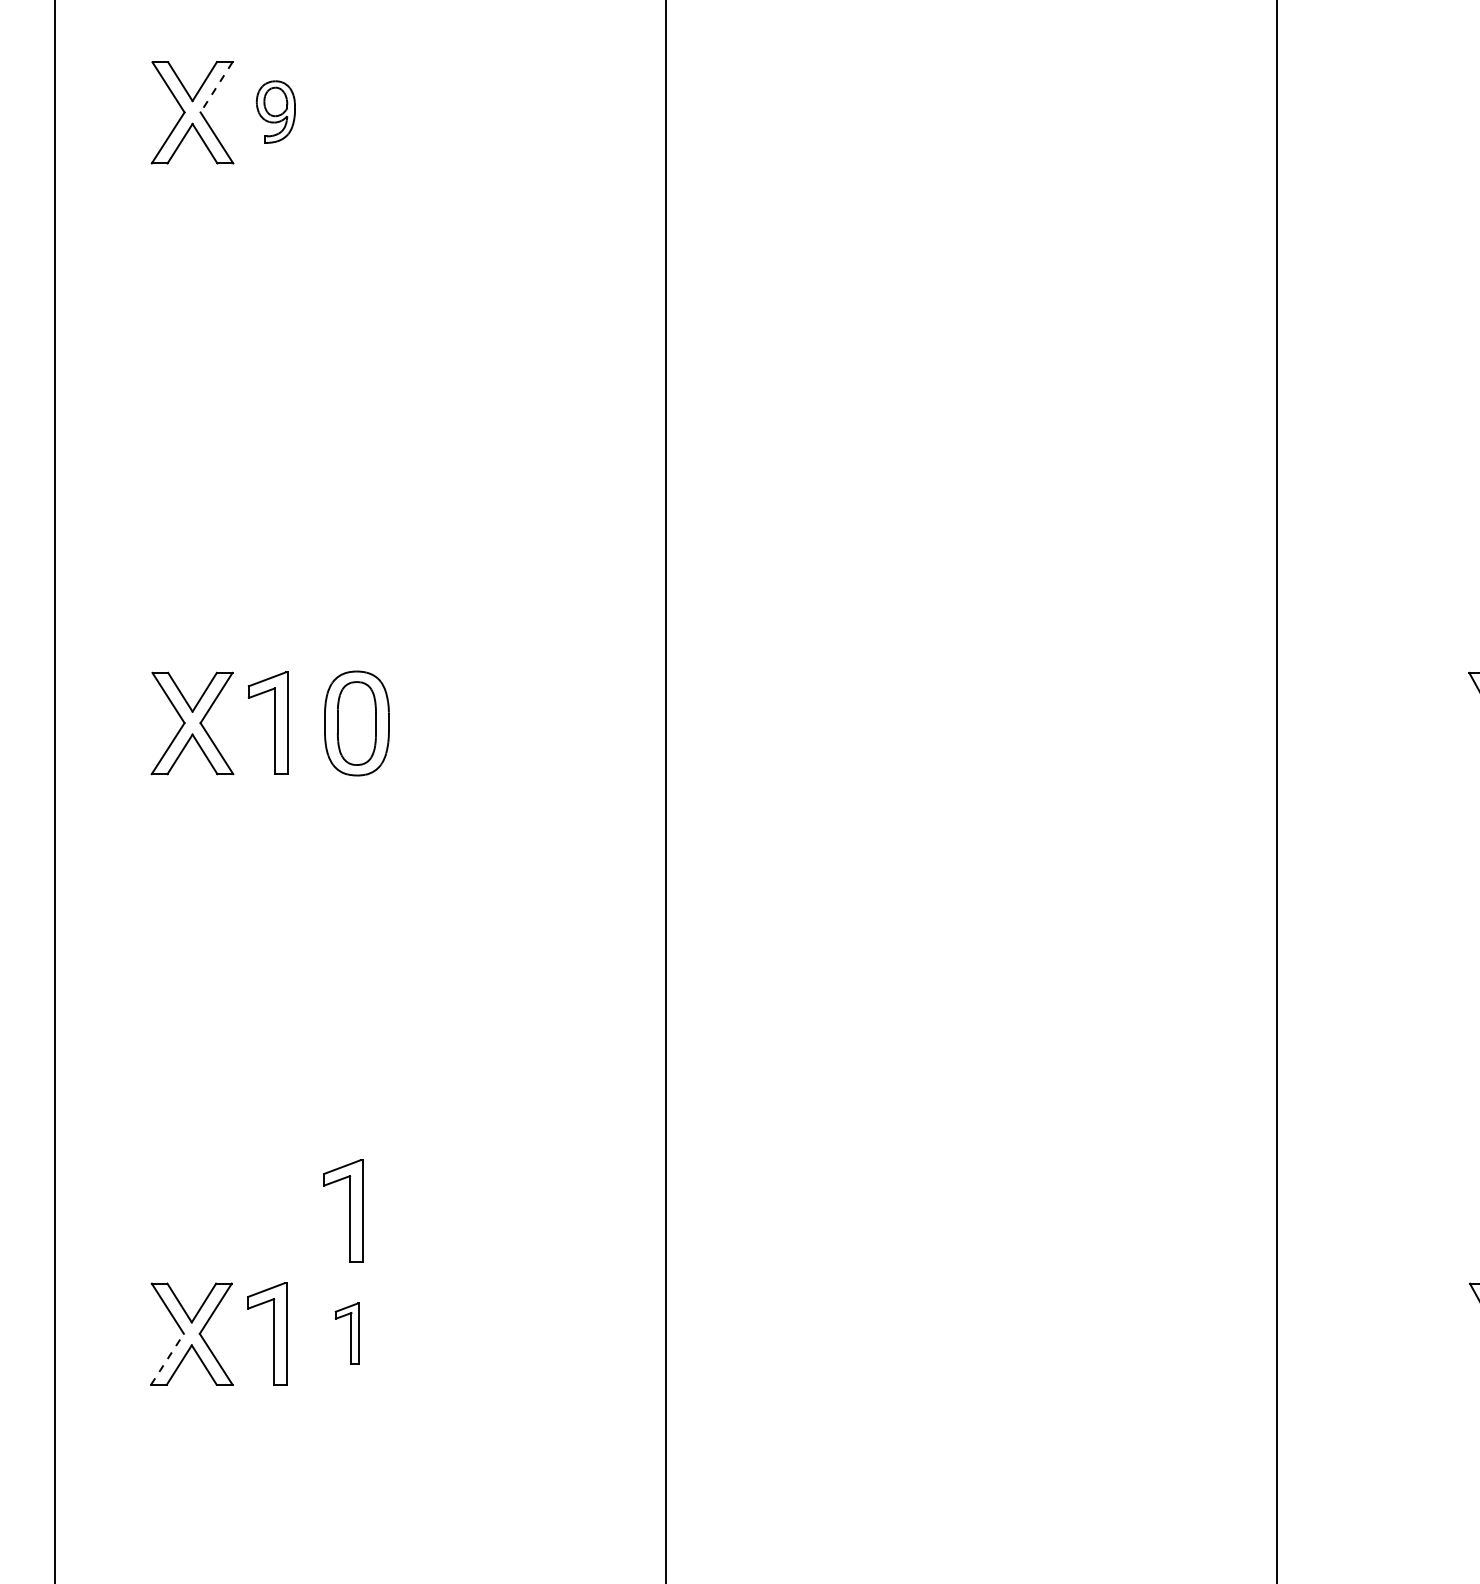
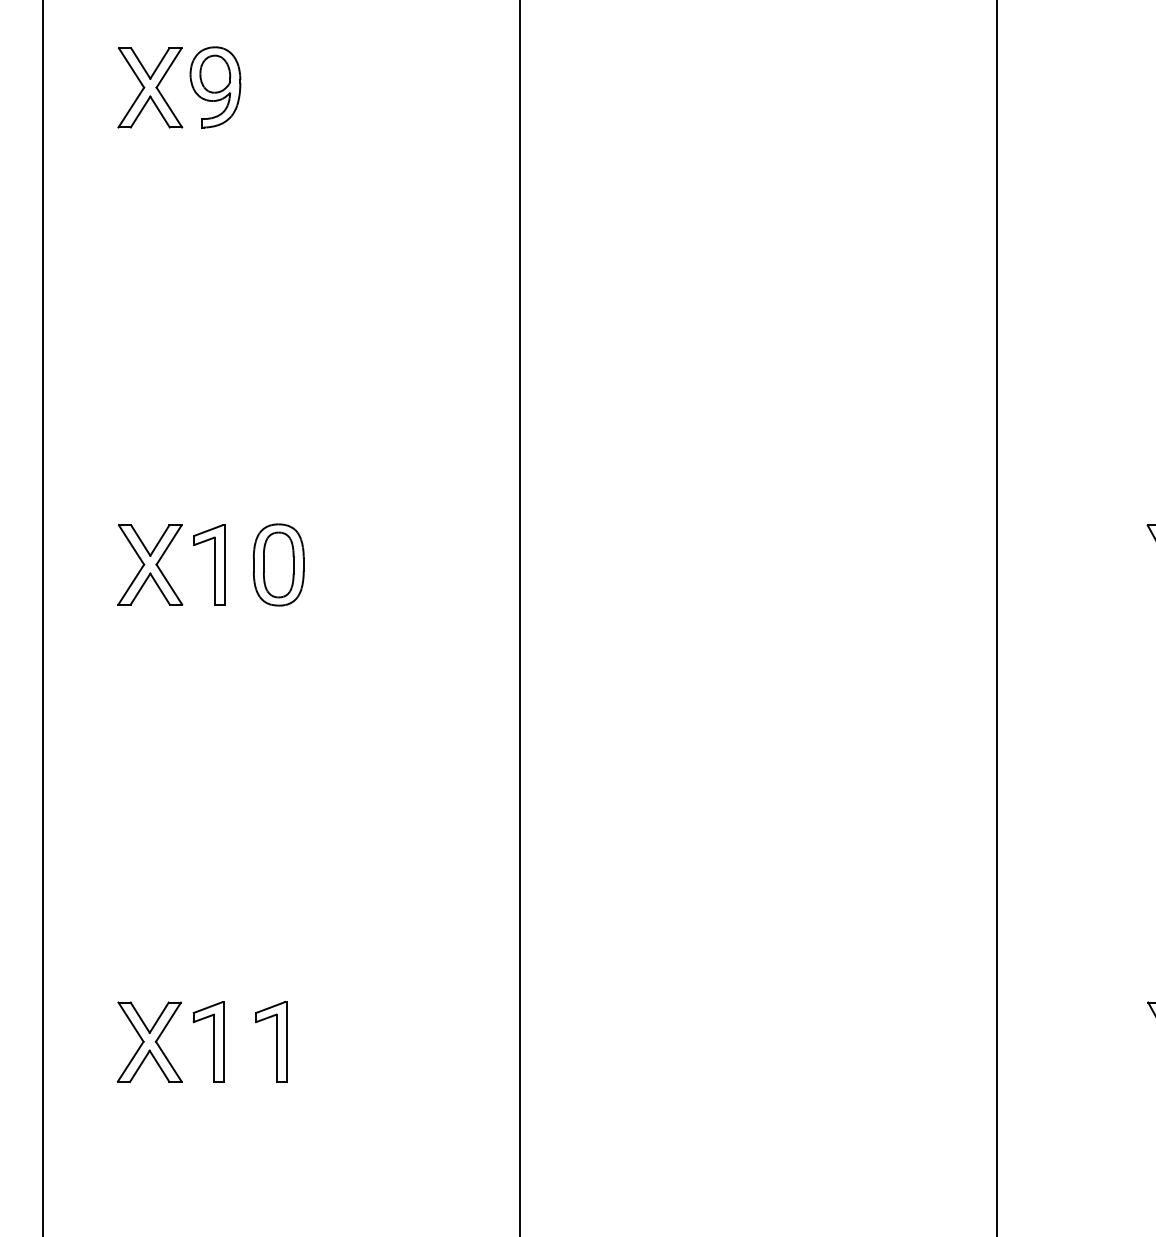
line: (216, 87) -> (169, 68), dashed -> solid
part: (275, 111) -> (215, 86), size x1.67
part: (343, 1210) -> (268, 945), removed
part: (347, 1333) -> (271, 1041), size x1.67
line: (167, 1358) -> (130, 1061), dashed -> solid

